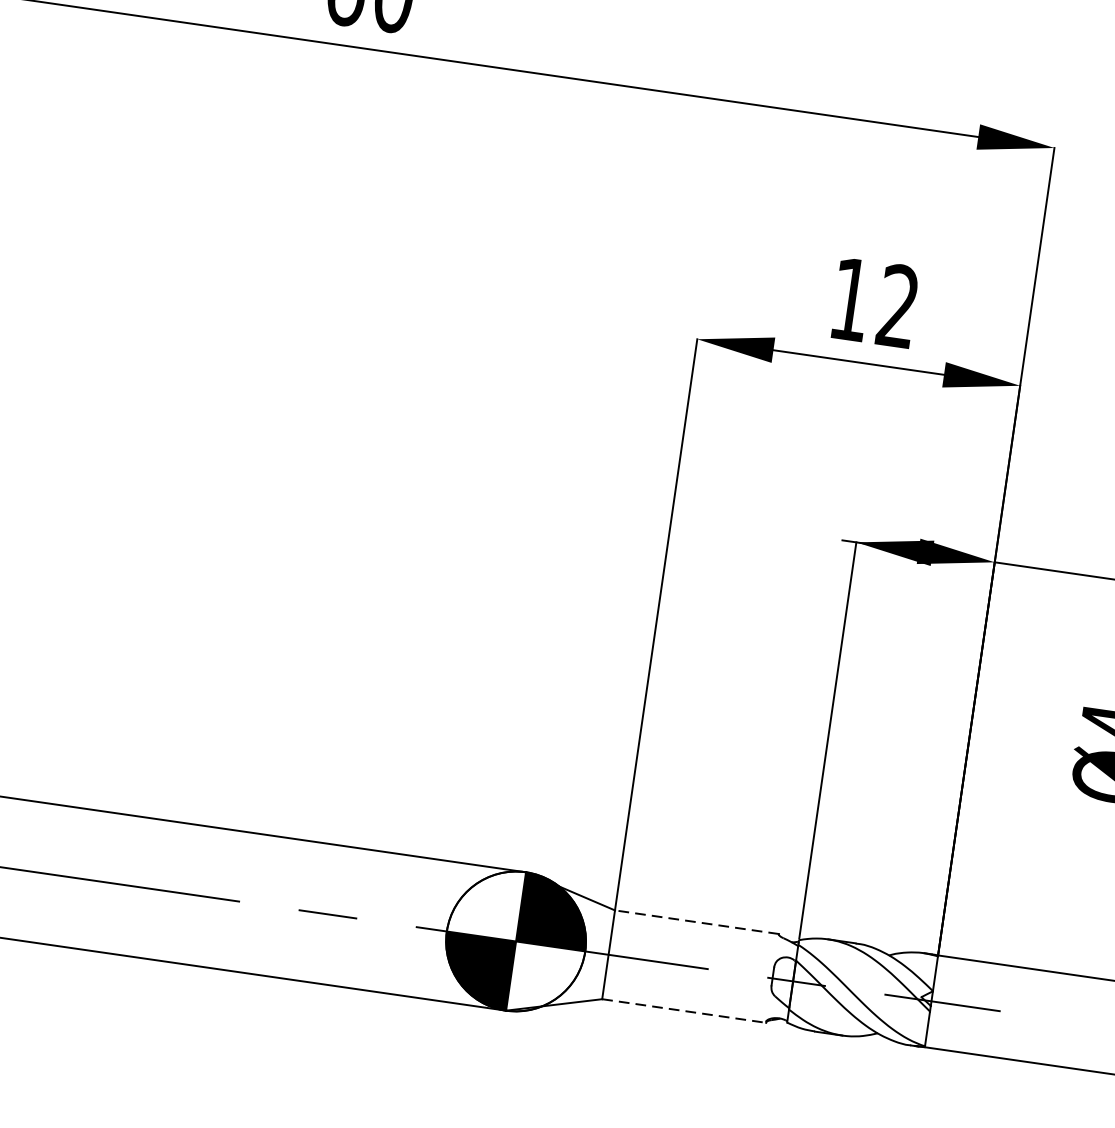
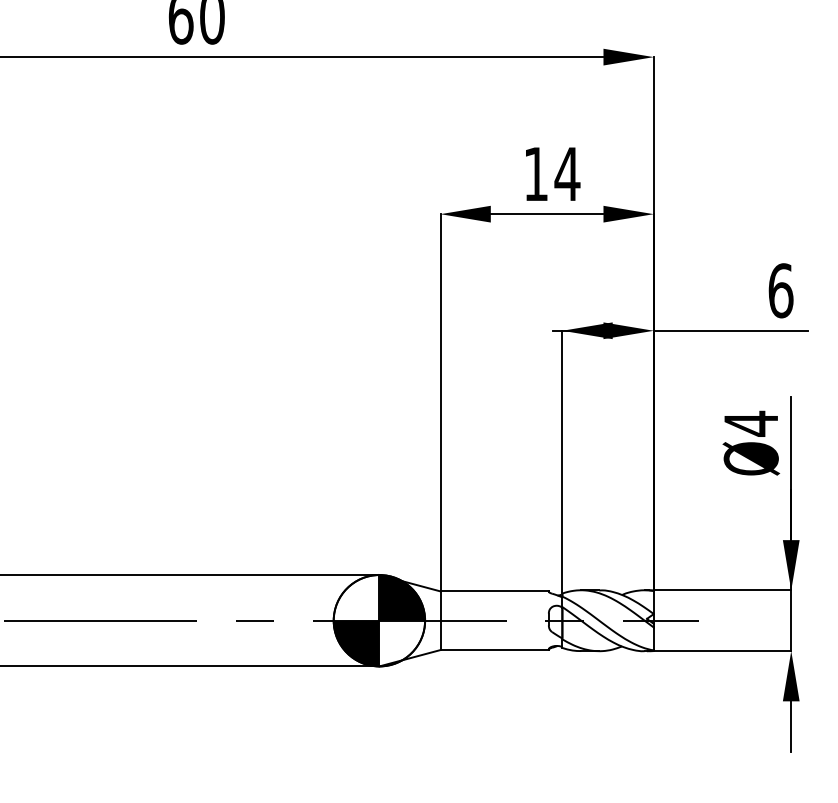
text: (898, 305) -> (567, 173), 12 -> 14
line: (696, 922) -> (494, 591), dashed -> solid
line: (685, 1011) -> (495, 650), dashed -> solid

